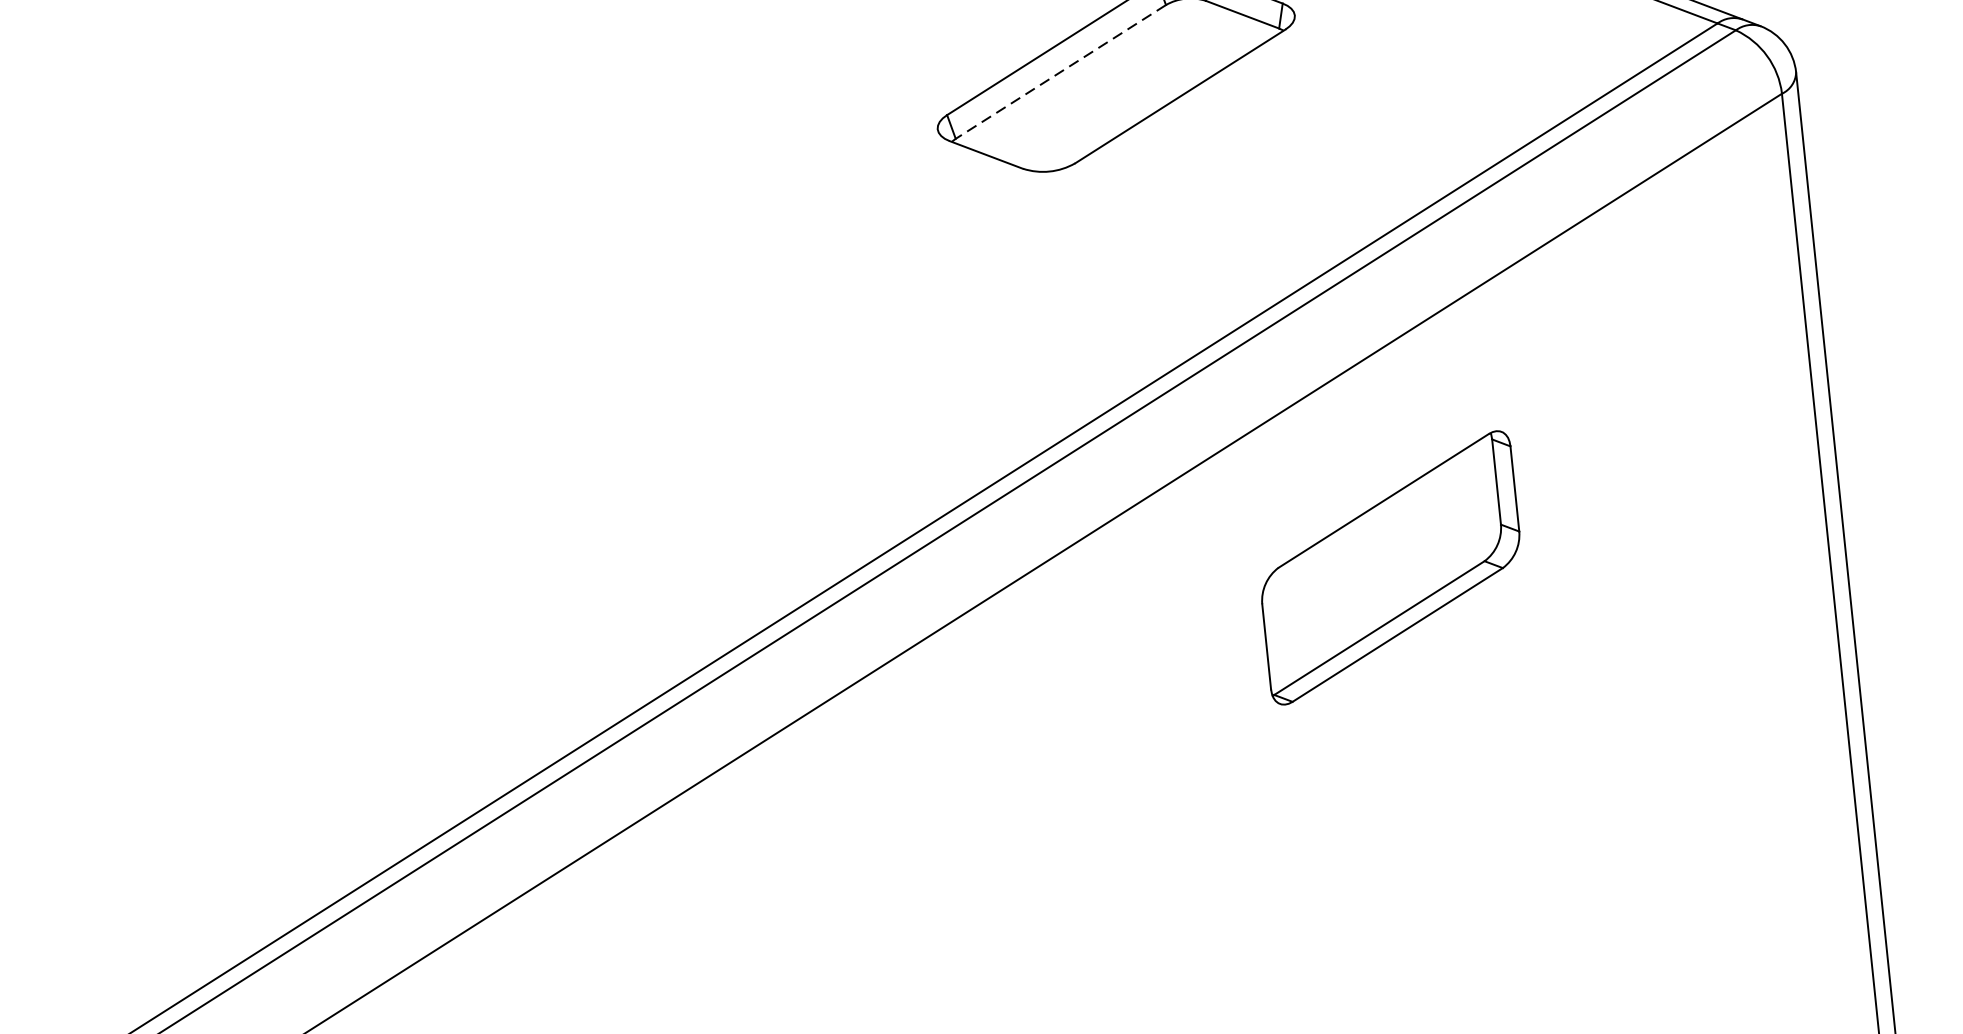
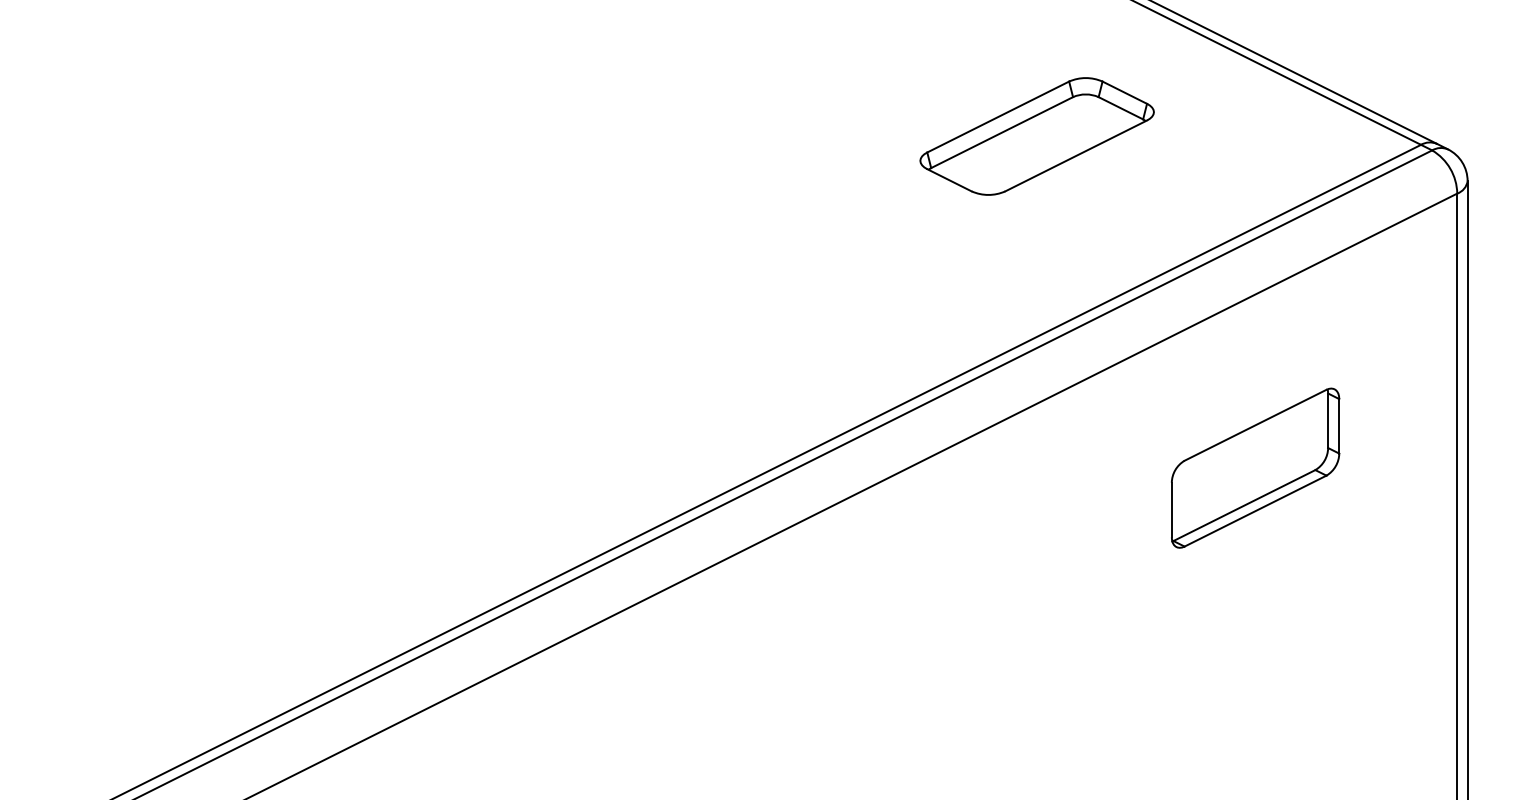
line: (1059, 71) -> (1001, 132), dashed -> solid
part: (1390, 566) -> (1255, 467), moved

